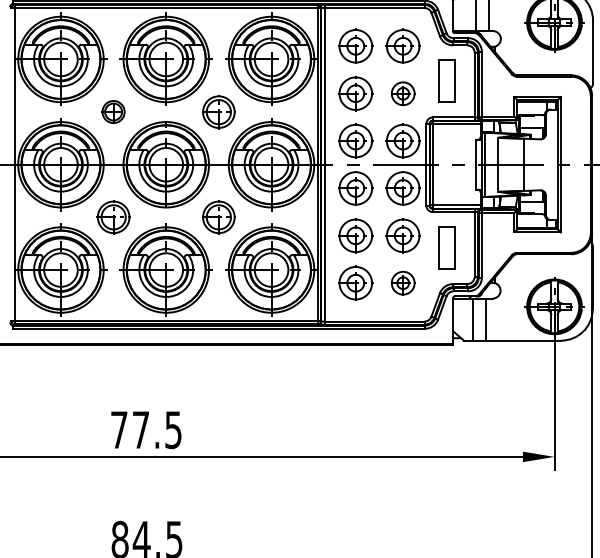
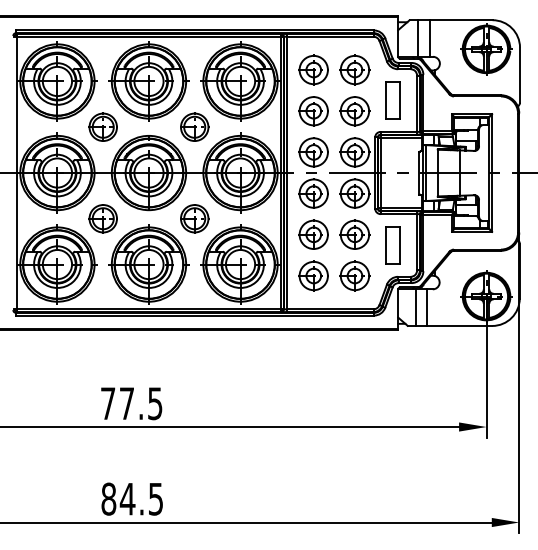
part: (402, 93) -> (354, 111), size x1.43
part: (112, 111) -> (102, 126), size x1.43
part: (402, 282) -> (354, 275), size x1.43

